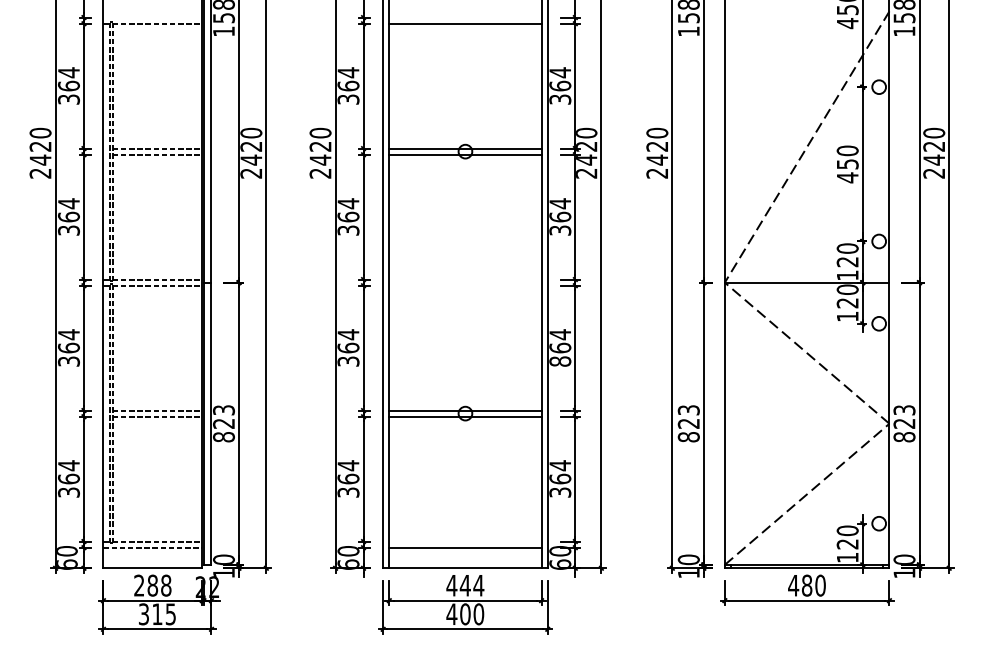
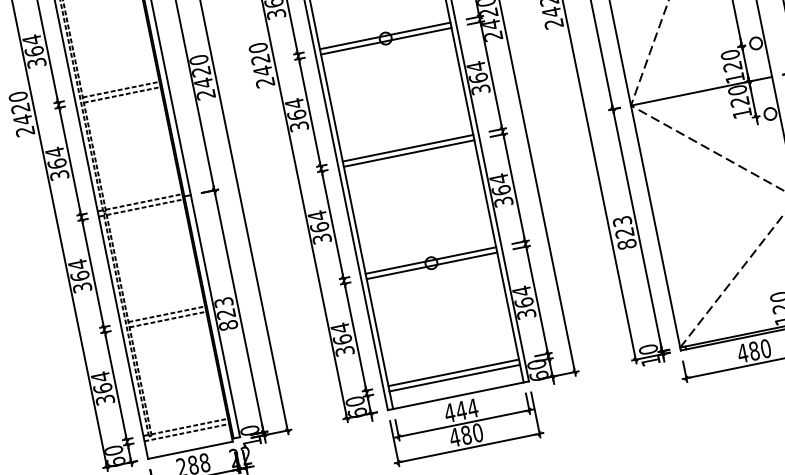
line: (465, 279) -> (408, 148), added
line: (465, 285) -> (409, 153), added
text: (560, 361) -> (503, 201), 864 -> 364
line: (465, 541) -> (453, 372), added
text: (465, 613) -> (466, 434), 400 -> 480

